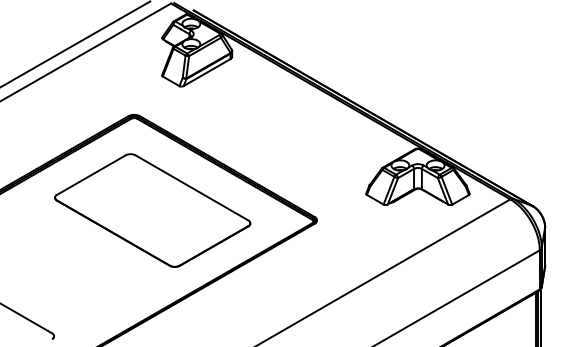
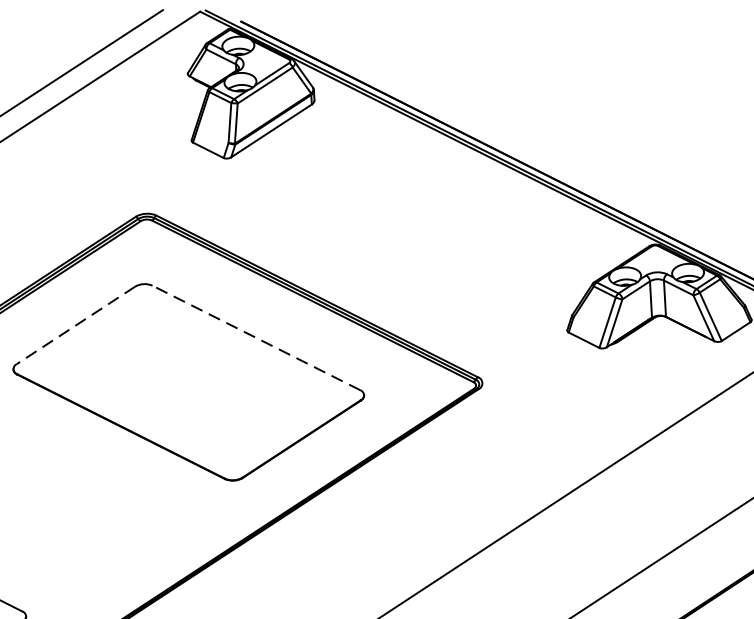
line: (91, 175) -> (76, 326), solid -> dashed
line: (191, 187) -> (255, 337), solid -> dashed

